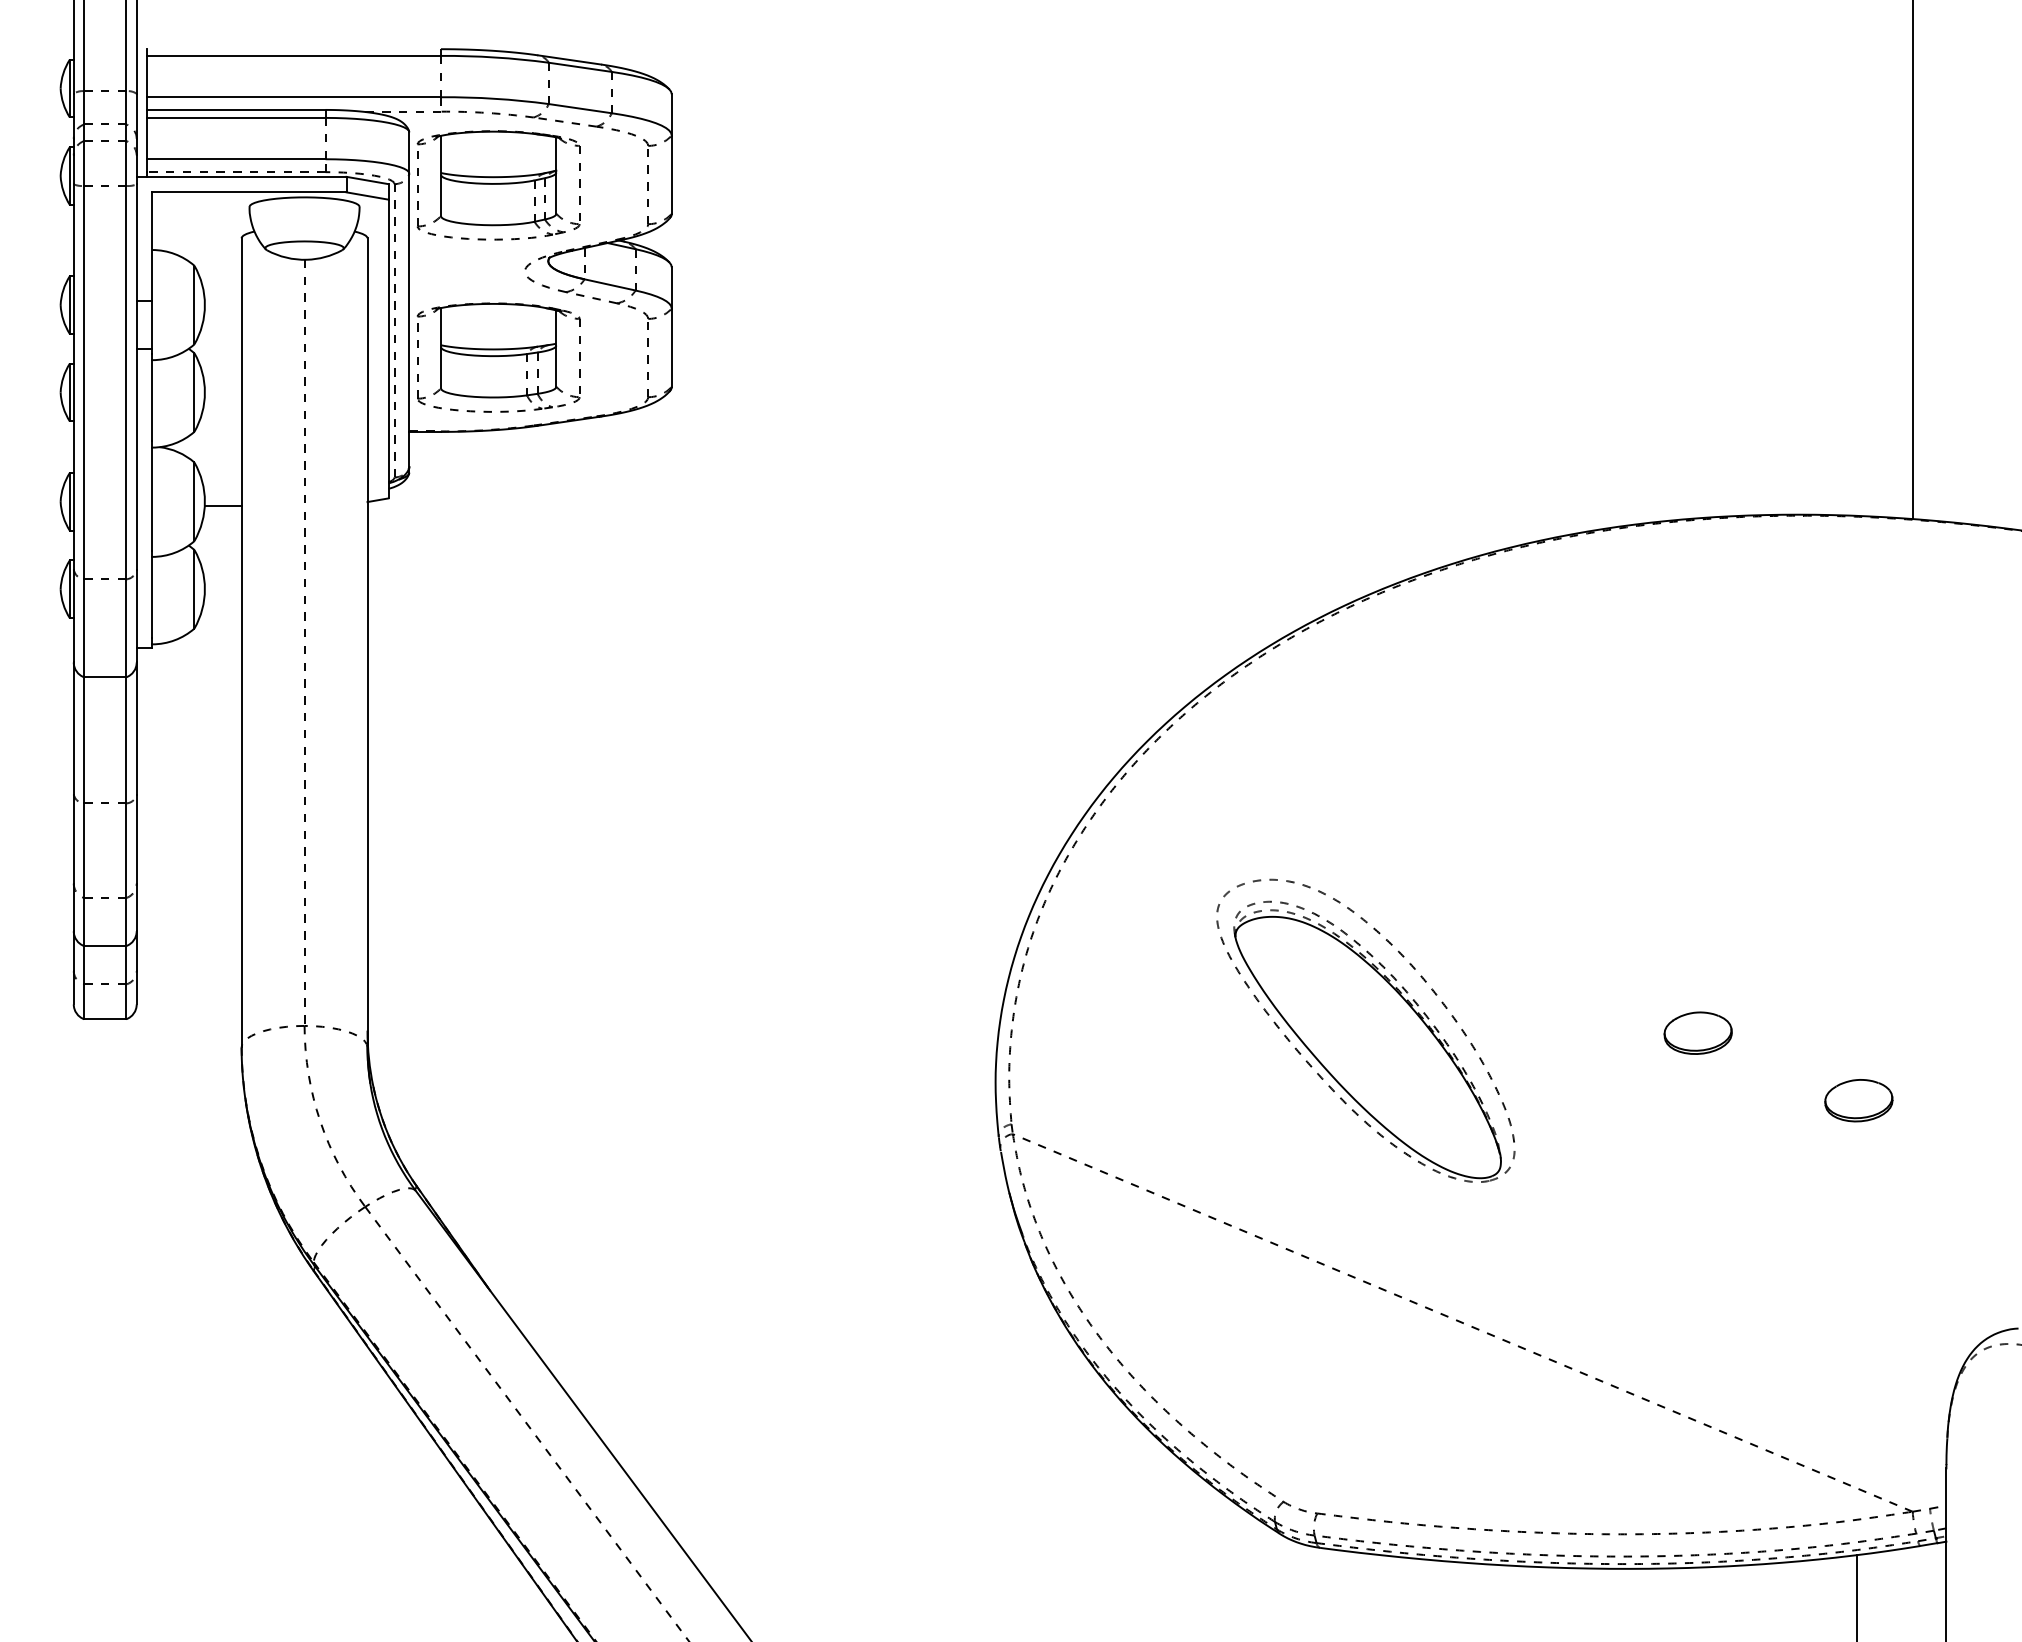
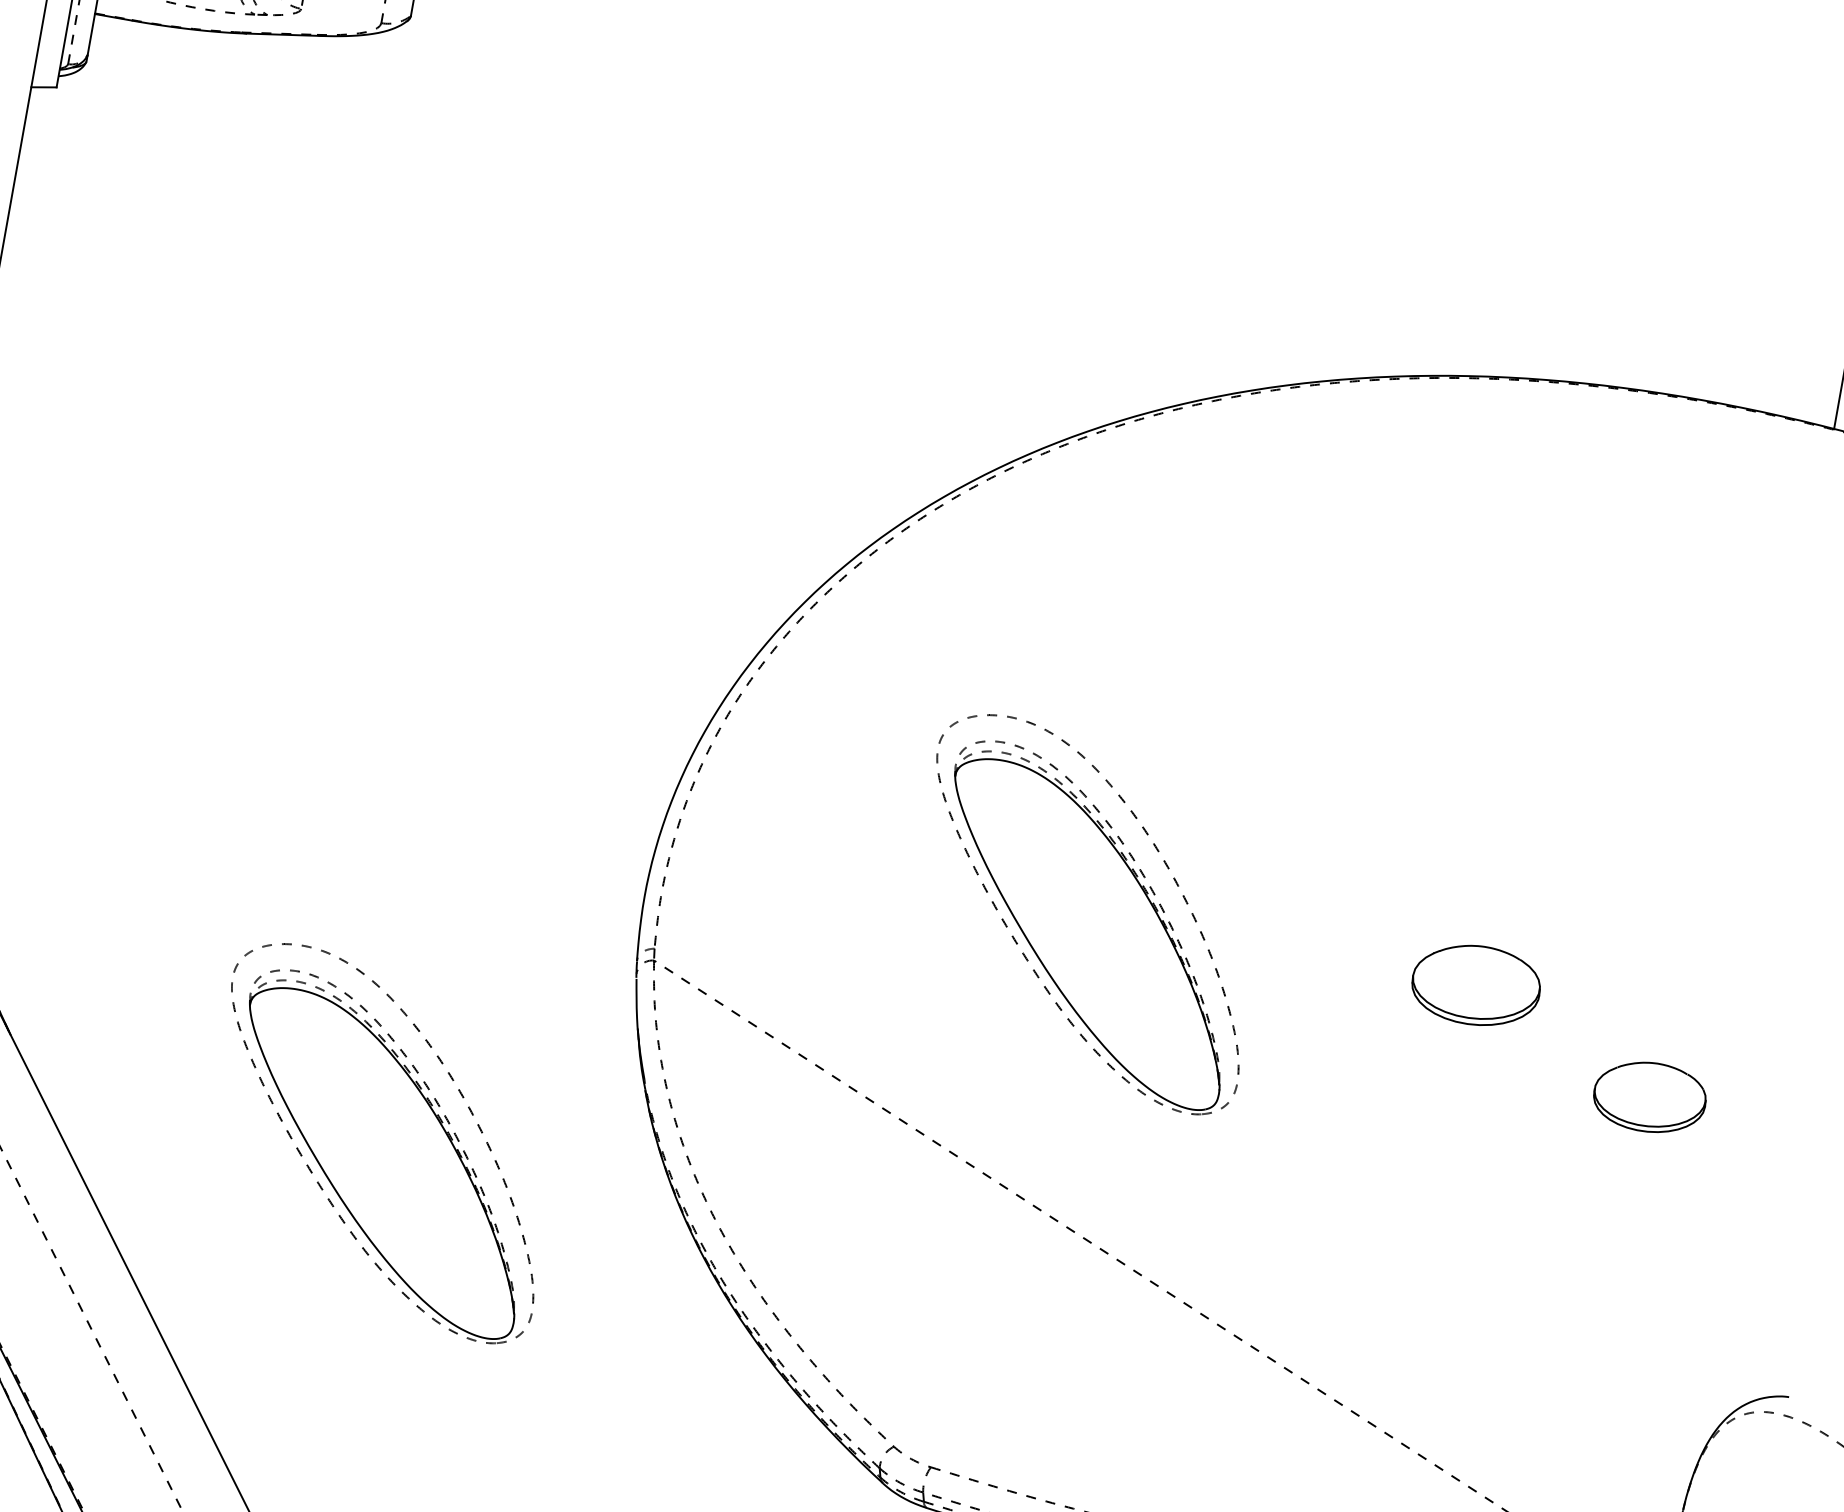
part: (1697, 1032) -> (1475, 984), size x1.6
part: (1858, 1100) -> (1649, 1097), size x1.4
part: (814, 1324) -> (382, 1141), added

